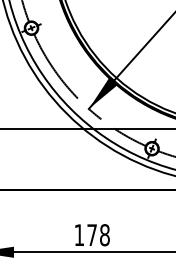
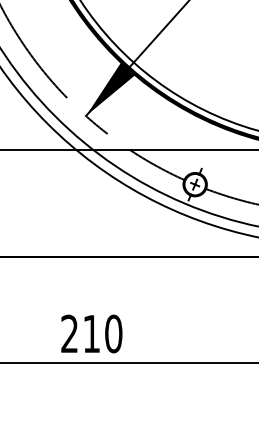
text: (91, 234) -> (90, 332), 178 -> 210

